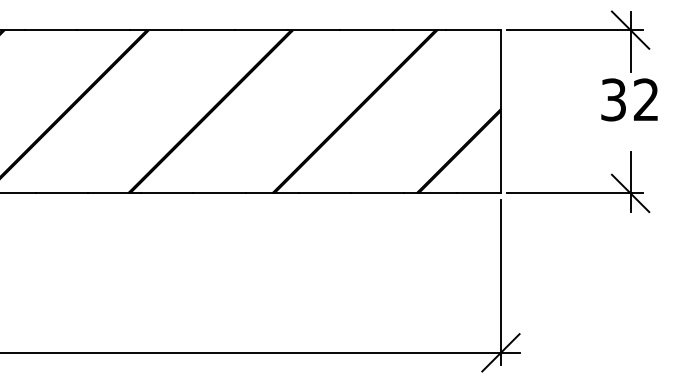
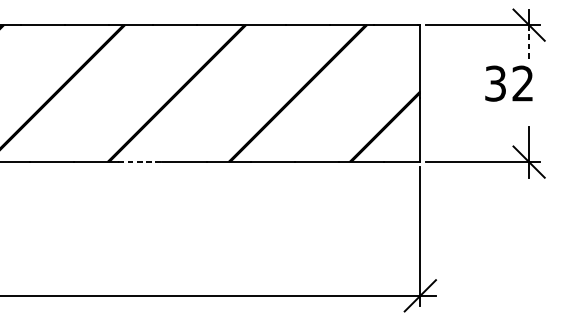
line: (630, 50) -> (529, 42), solid -> dashed
text: (629, 99) -> (508, 83), moved
line: (167, 193) -> (140, 162), solid -> dashed

